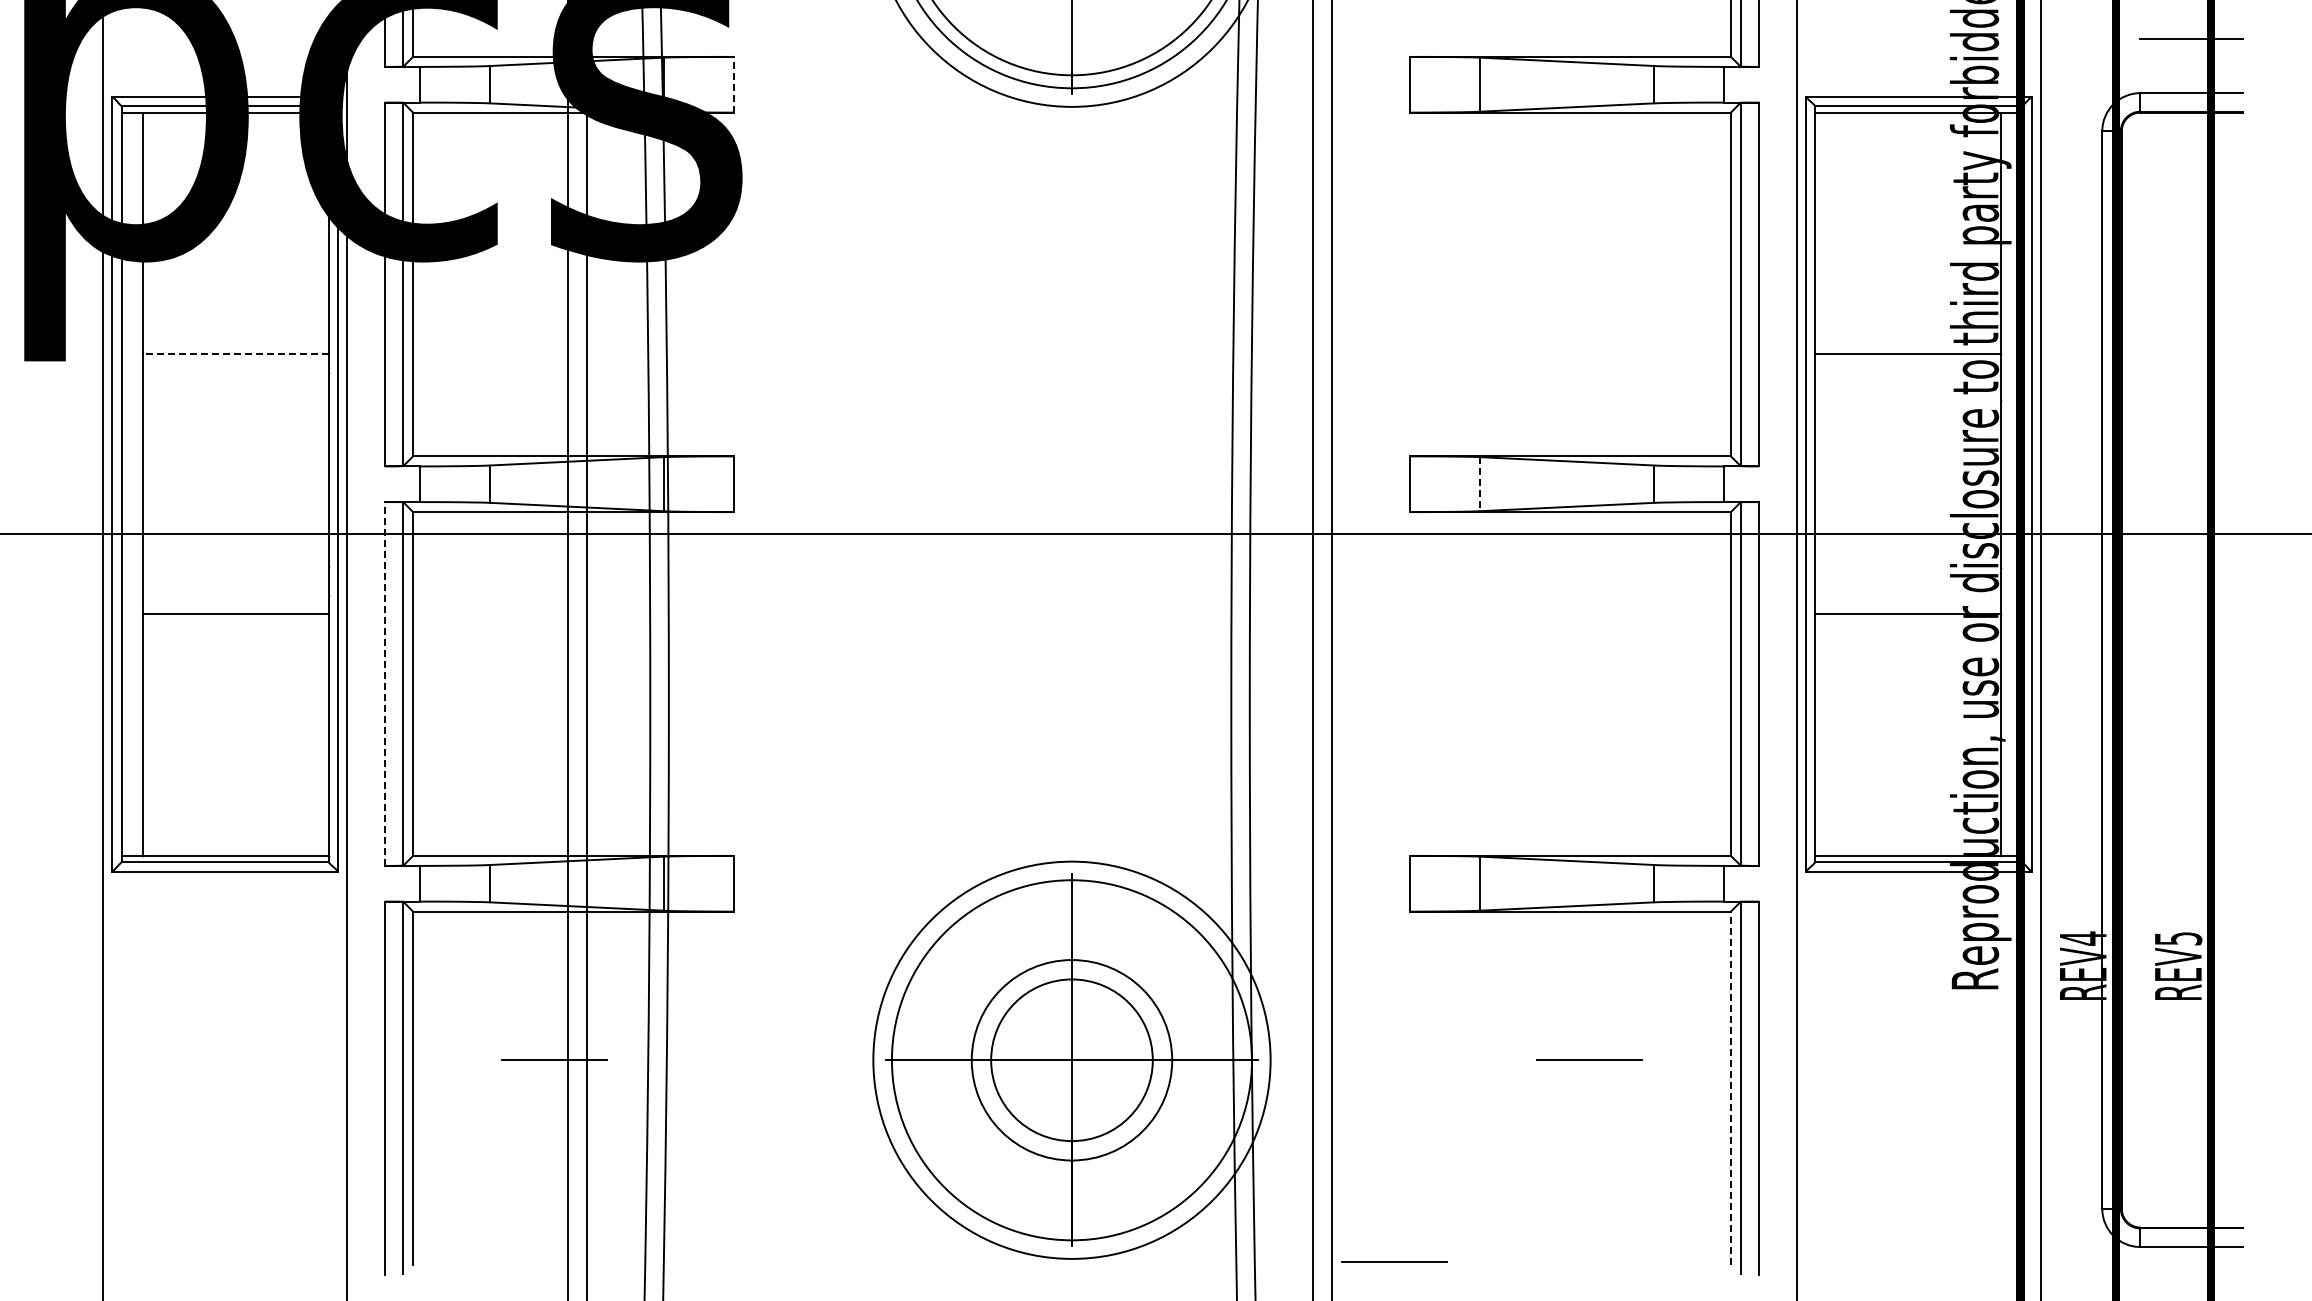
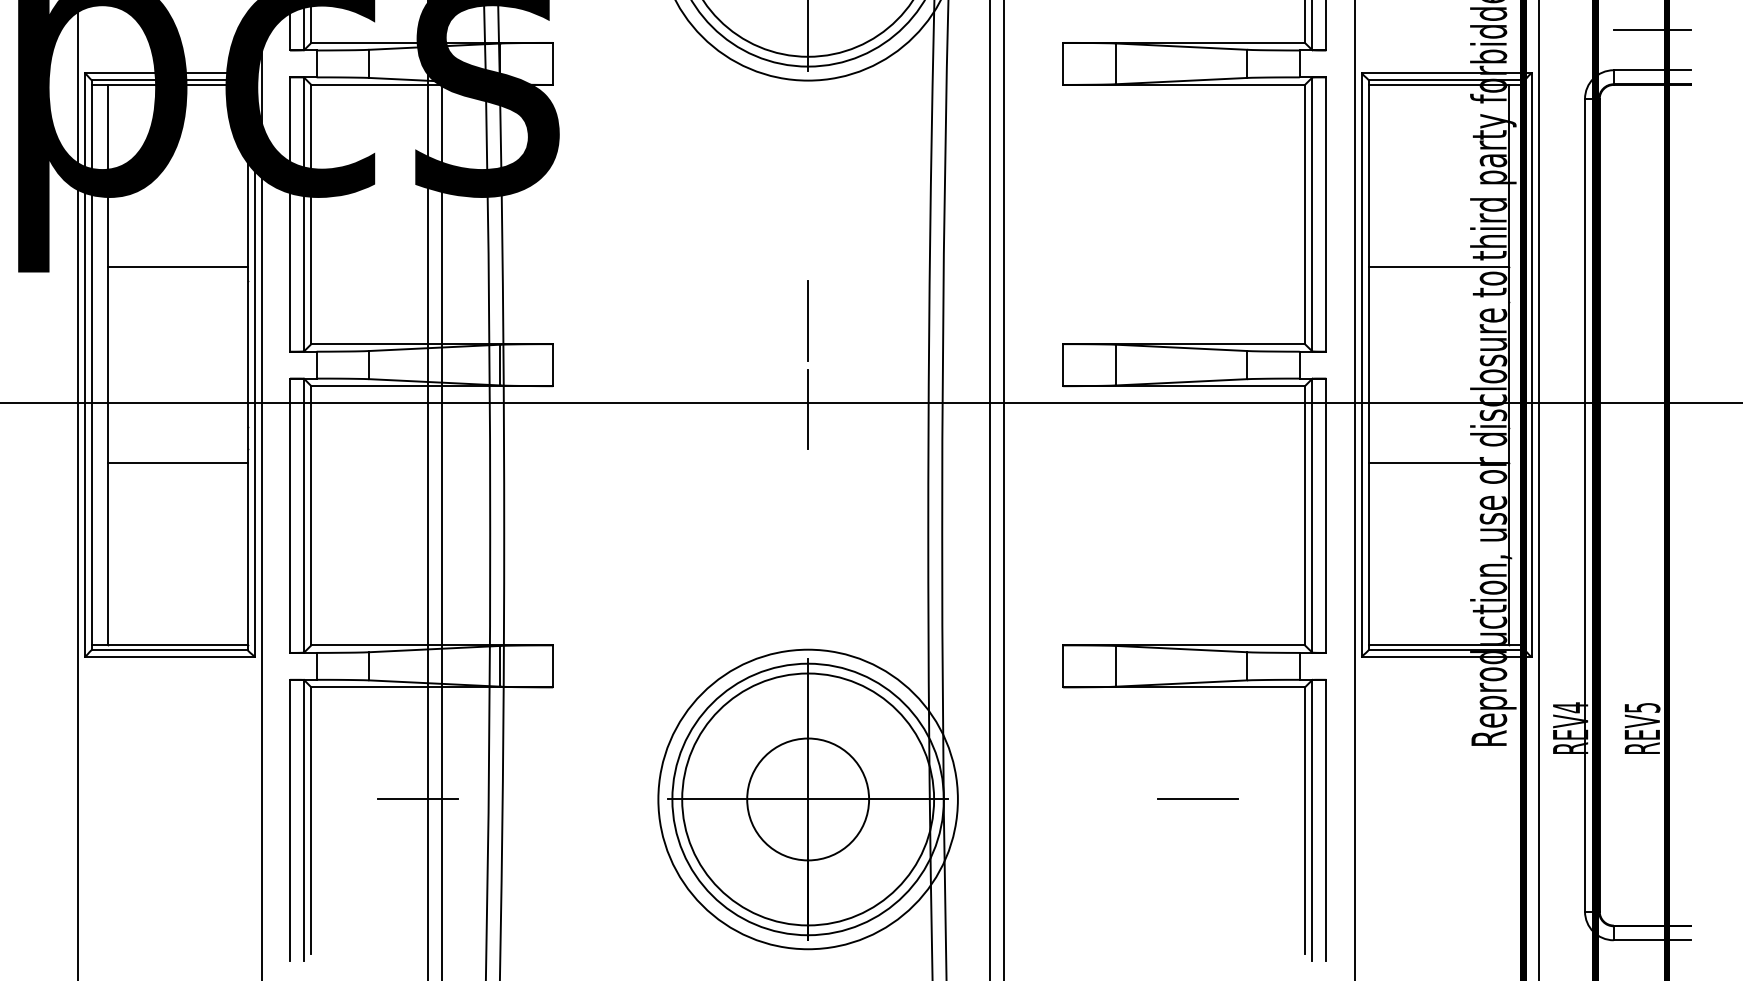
line: (733, 84) -> (552, 63), dashed -> solid
line: (235, 354) -> (177, 267), dashed -> solid
line: (1071, 425) -> (807, 320), added
line: (1480, 484) -> (1116, 365), dashed -> solid
line: (1071, 542) -> (807, 409), added
line: (384, 684) -> (289, 516), dashed -> solid
circle: (1071, 1060) -> (807, 799), size x1.67
line: (1730, 1088) -> (1304, 820), dashed -> solid
line: (1394, 1261) -> (1051, 951), removed

